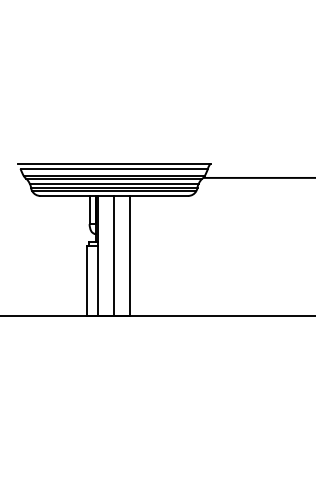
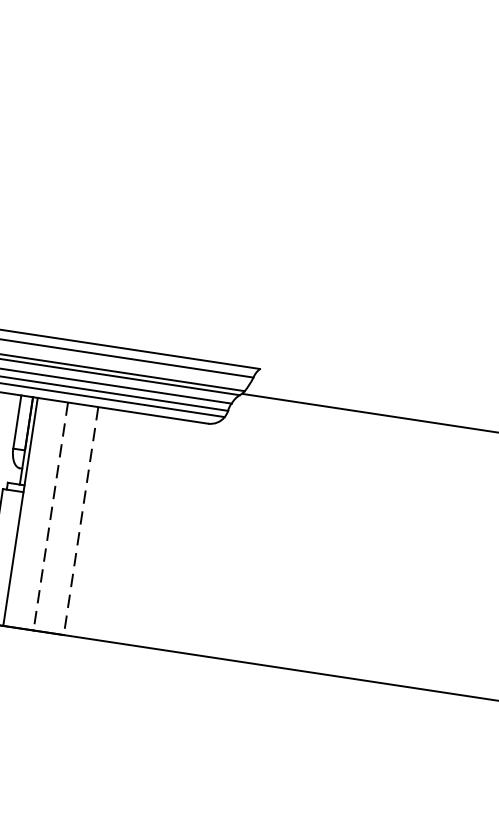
line: (114, 256) -> (51, 517), solid -> dashed
line: (130, 256) -> (81, 521), solid -> dashed

